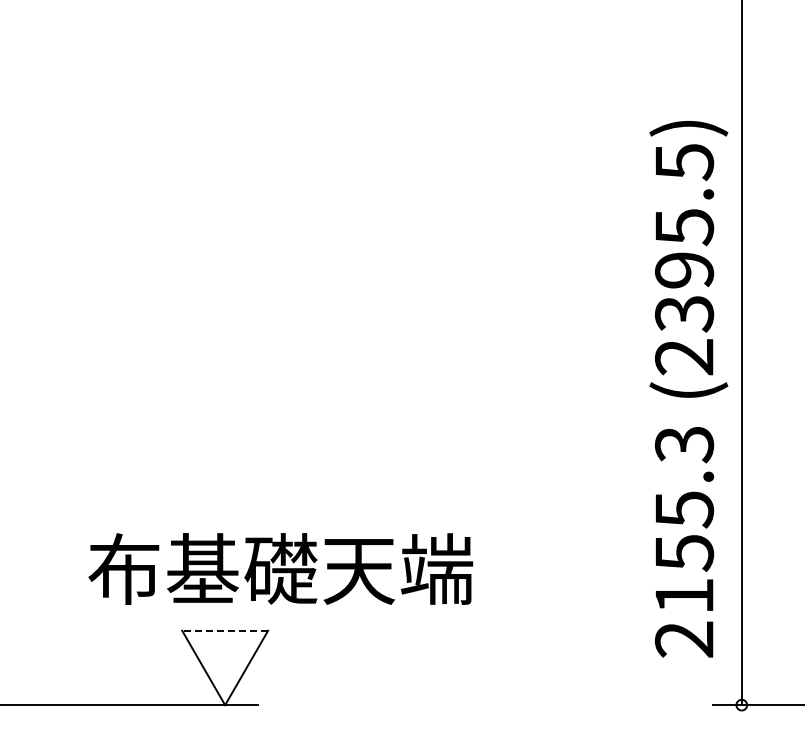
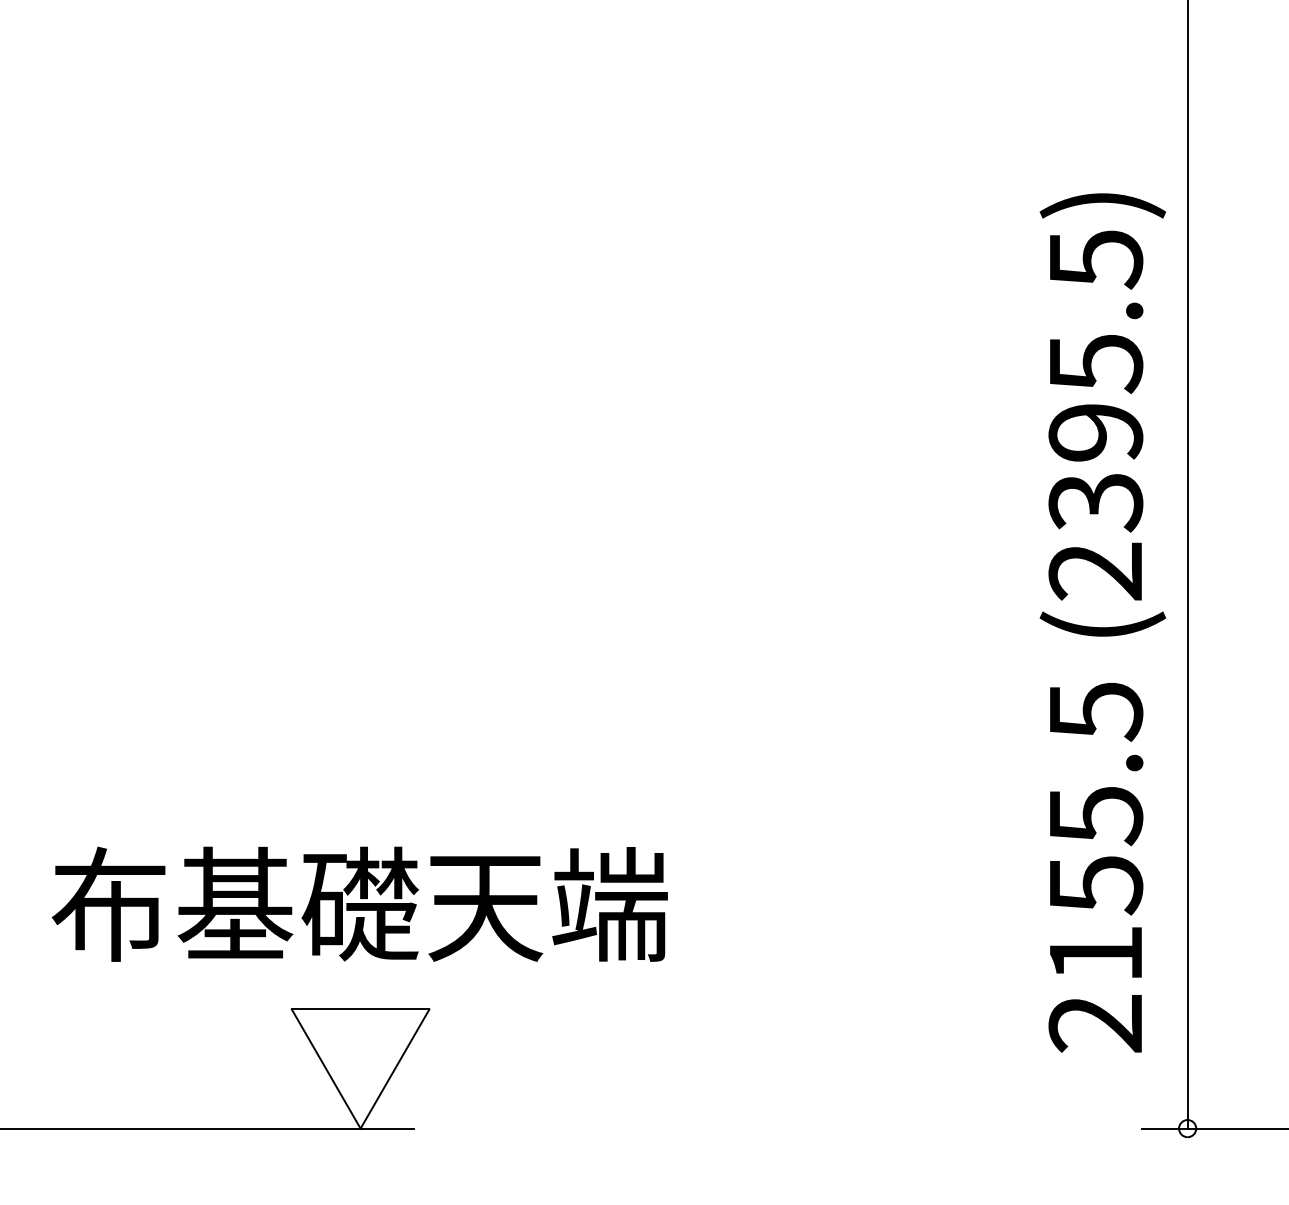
text: (683, 444) -> (1094, 711), 2155.3 -> 2155.5
text: (280, 568) -> (359, 903), moved
line: (225, 630) -> (361, 1009), dashed -> solid

